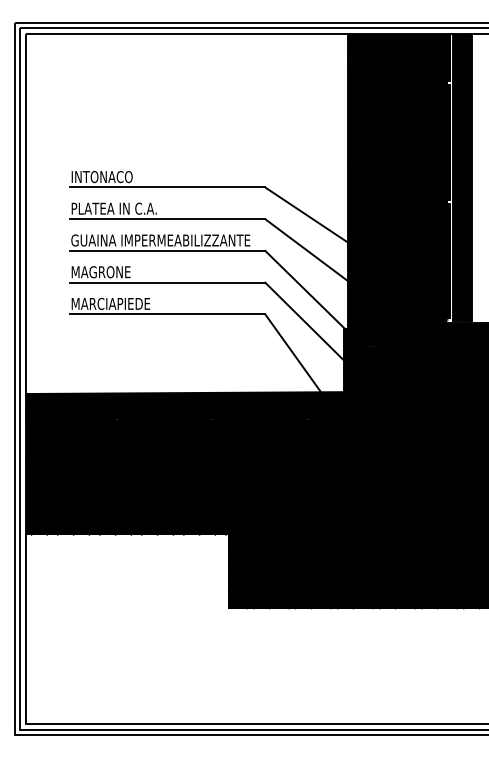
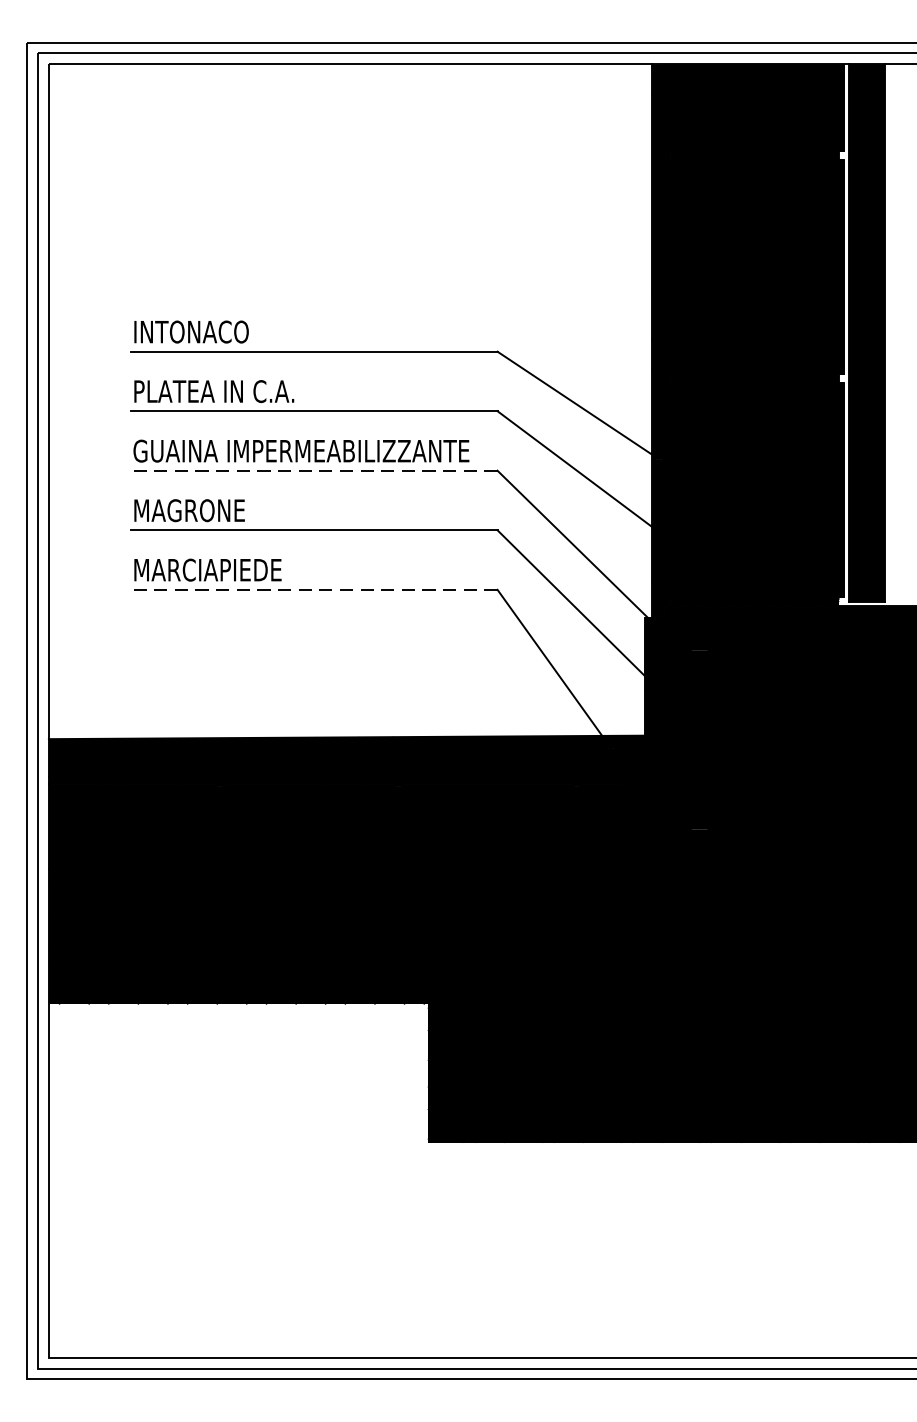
line: (167, 250) -> (314, 469), solid -> dashed
line: (167, 314) -> (314, 589), solid -> dashed

